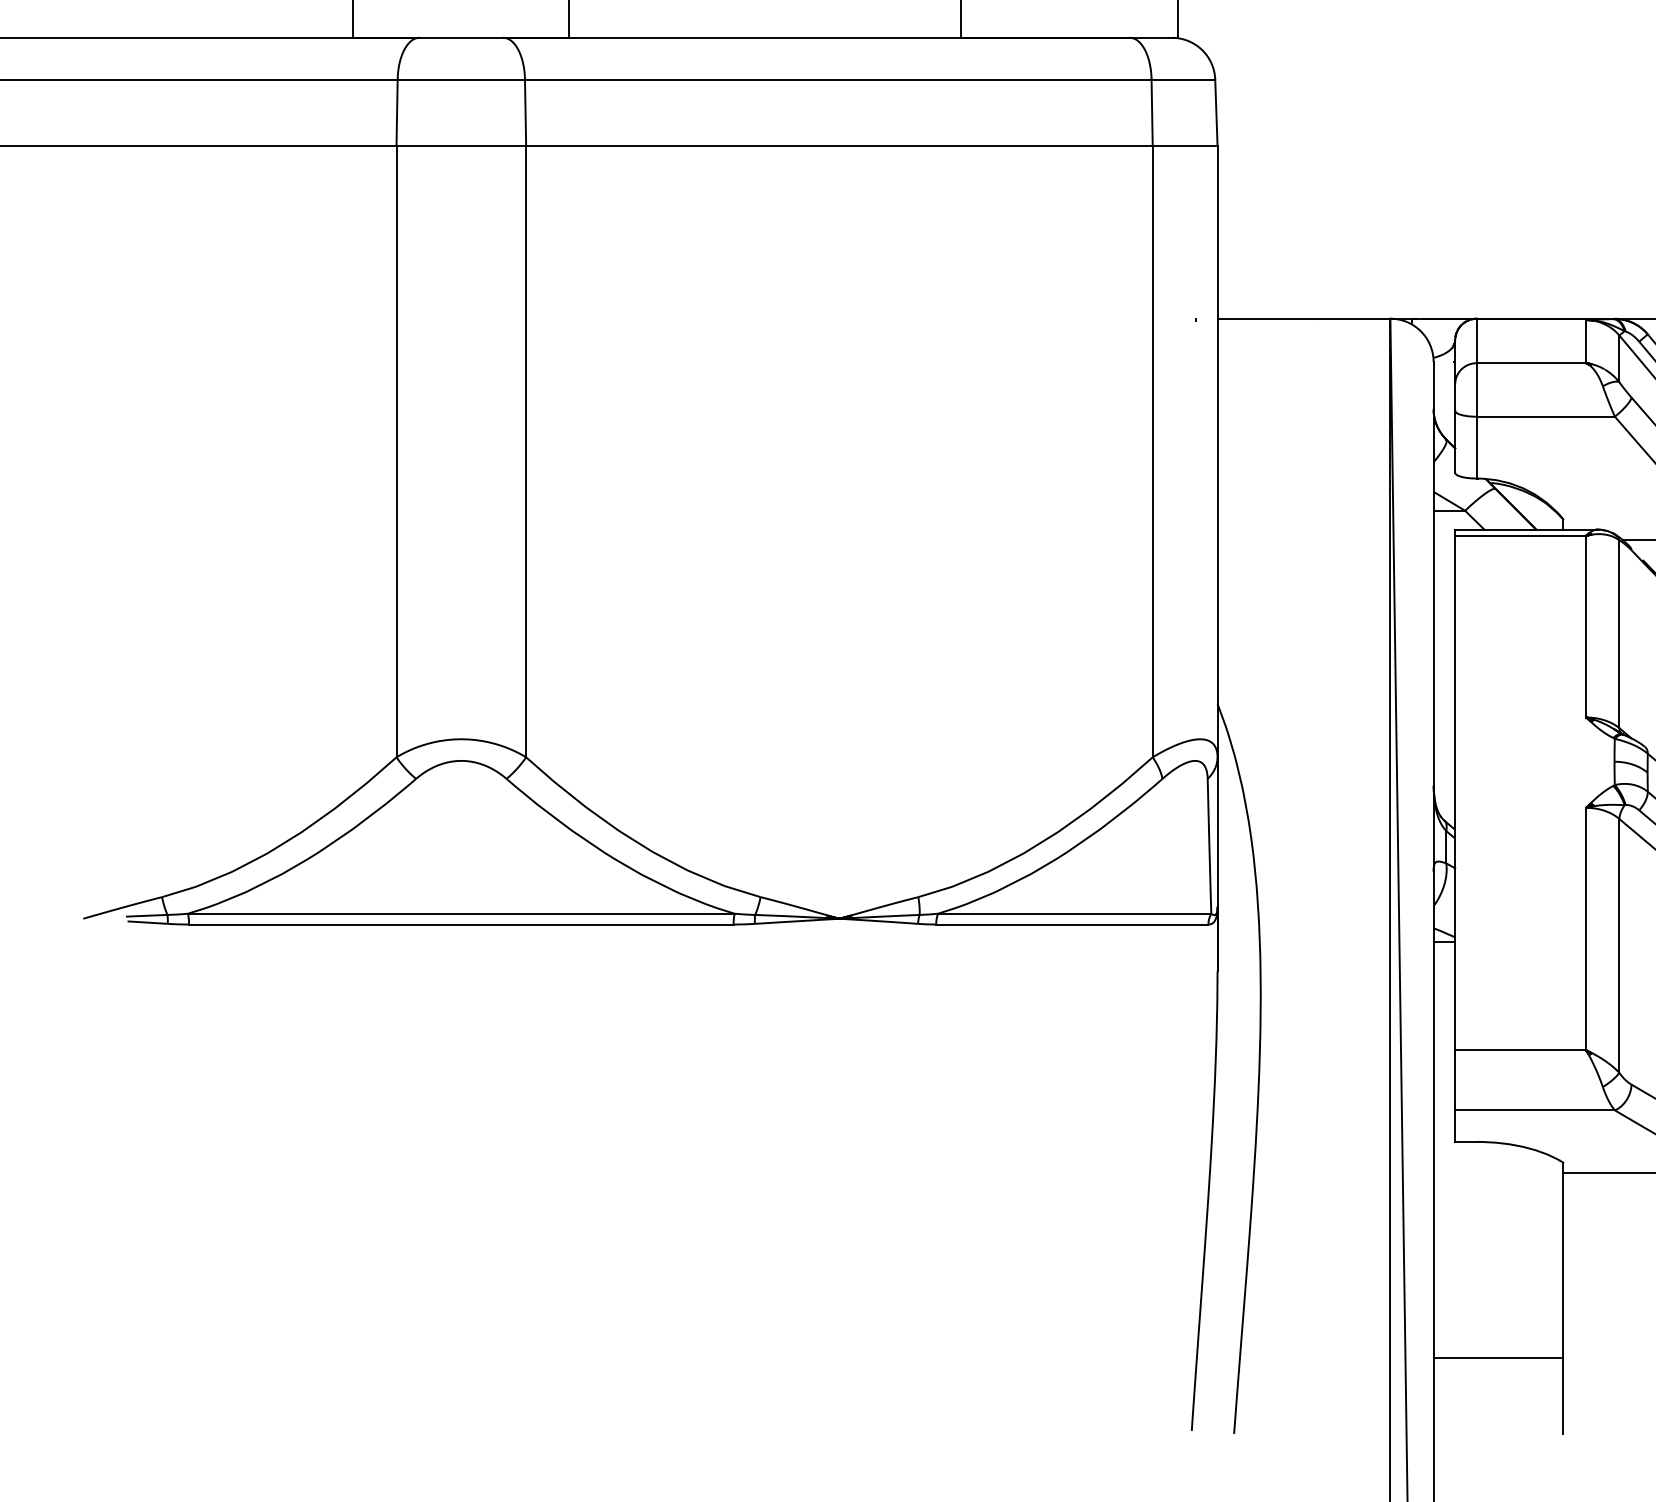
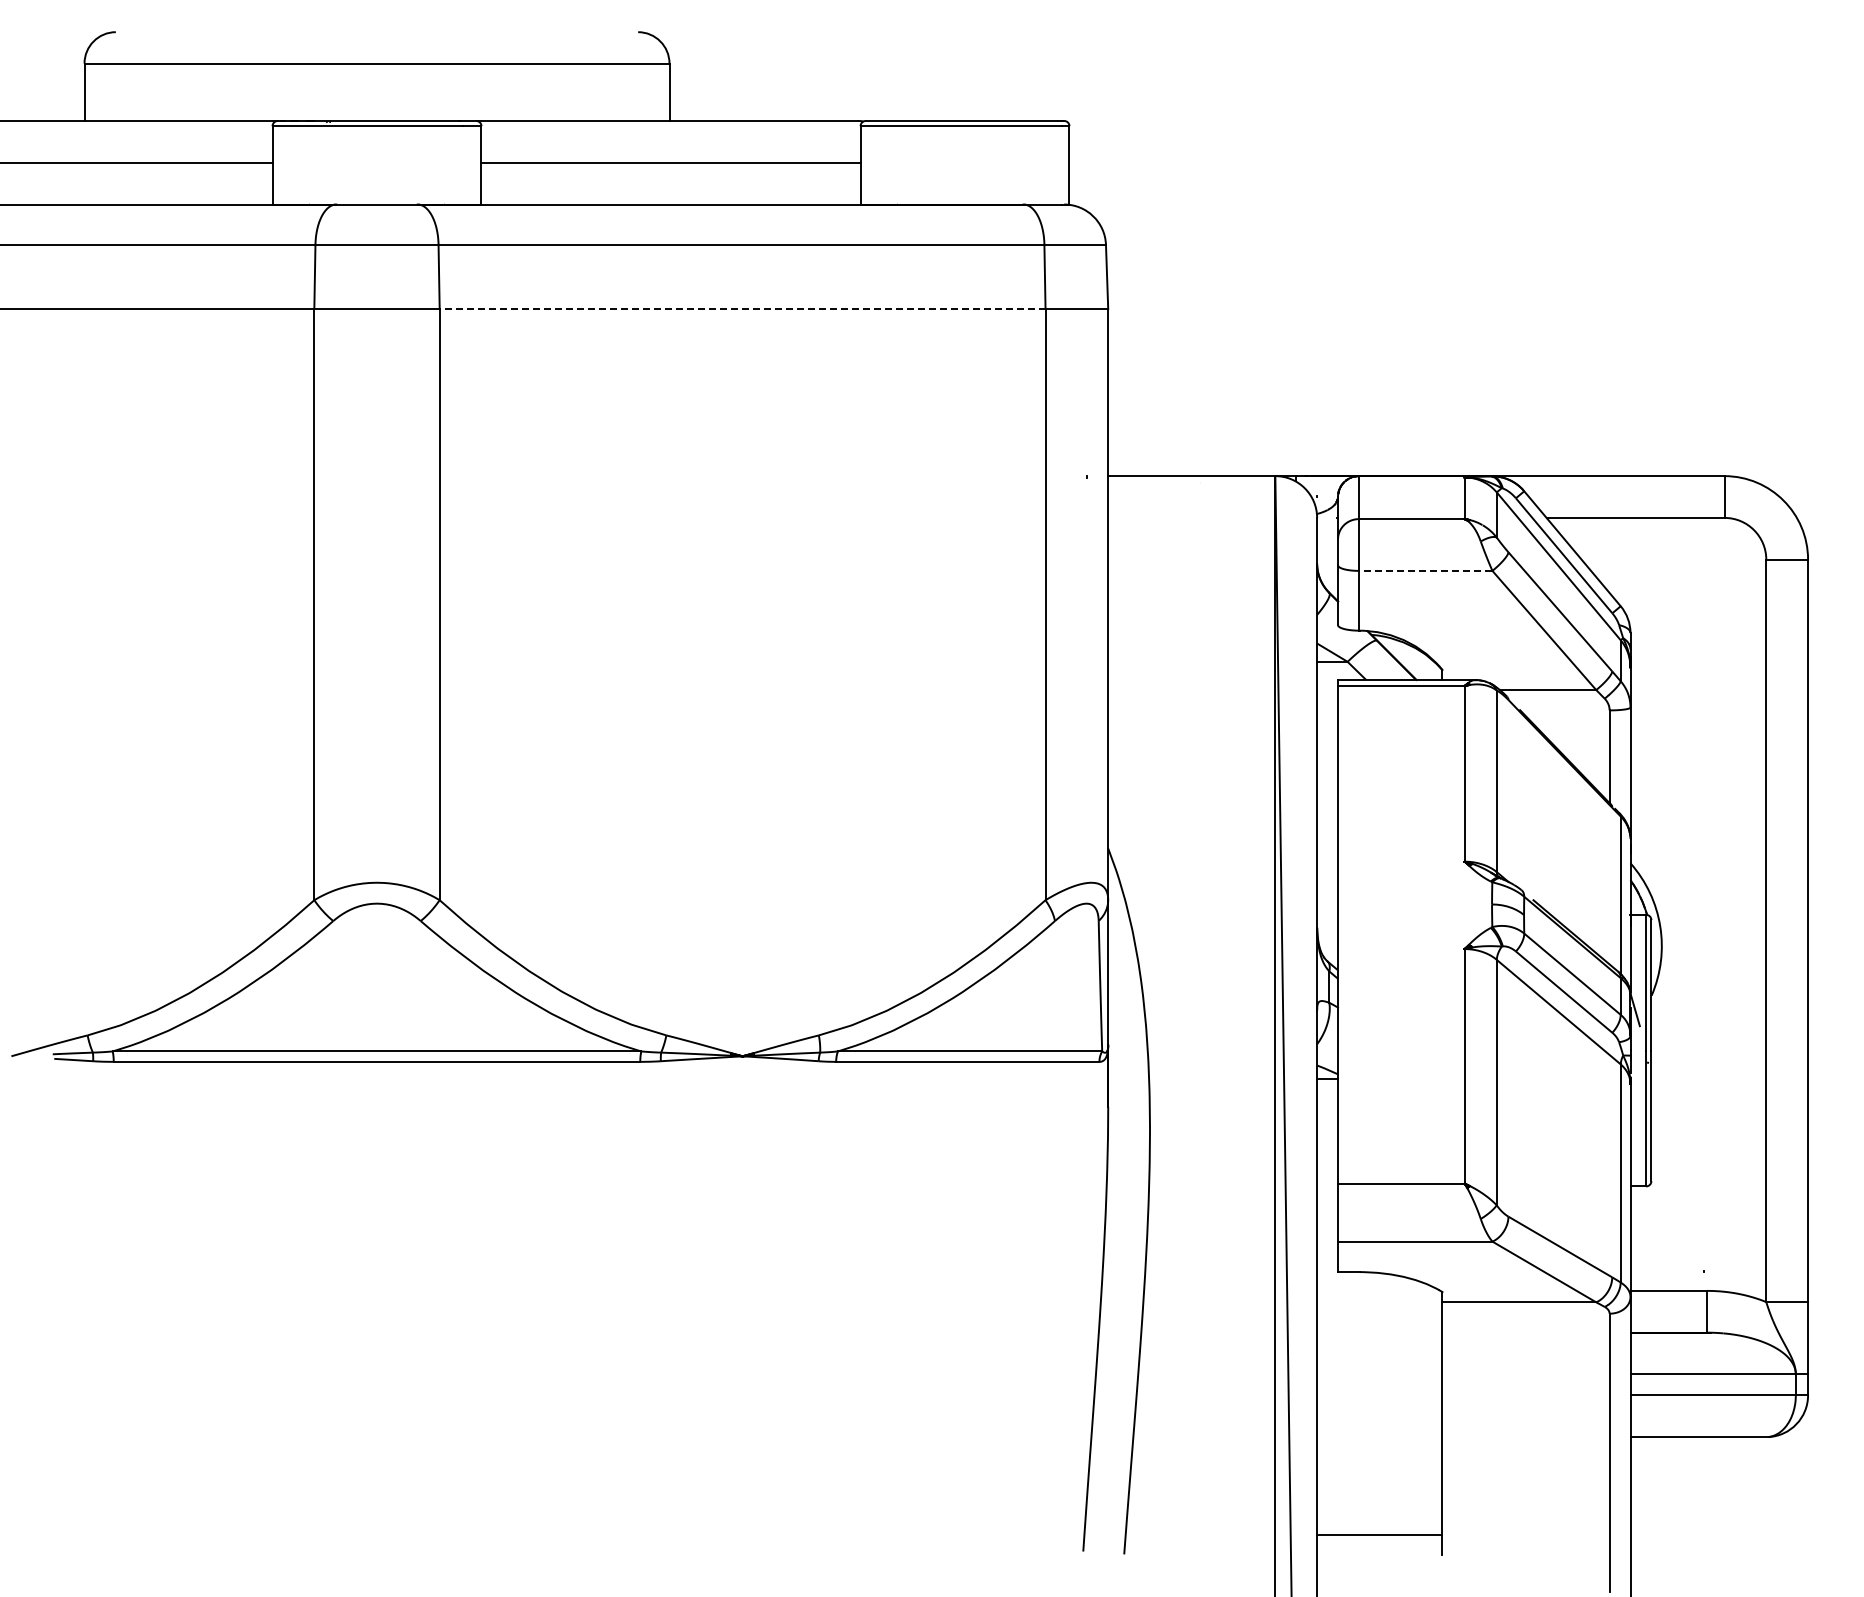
line: (839, 146) -> (742, 309), solid -> dashed
line: (1545, 416) -> (1425, 570), solid -> dashed
line: (1498, 1357) -> (1379, 1534), moved

